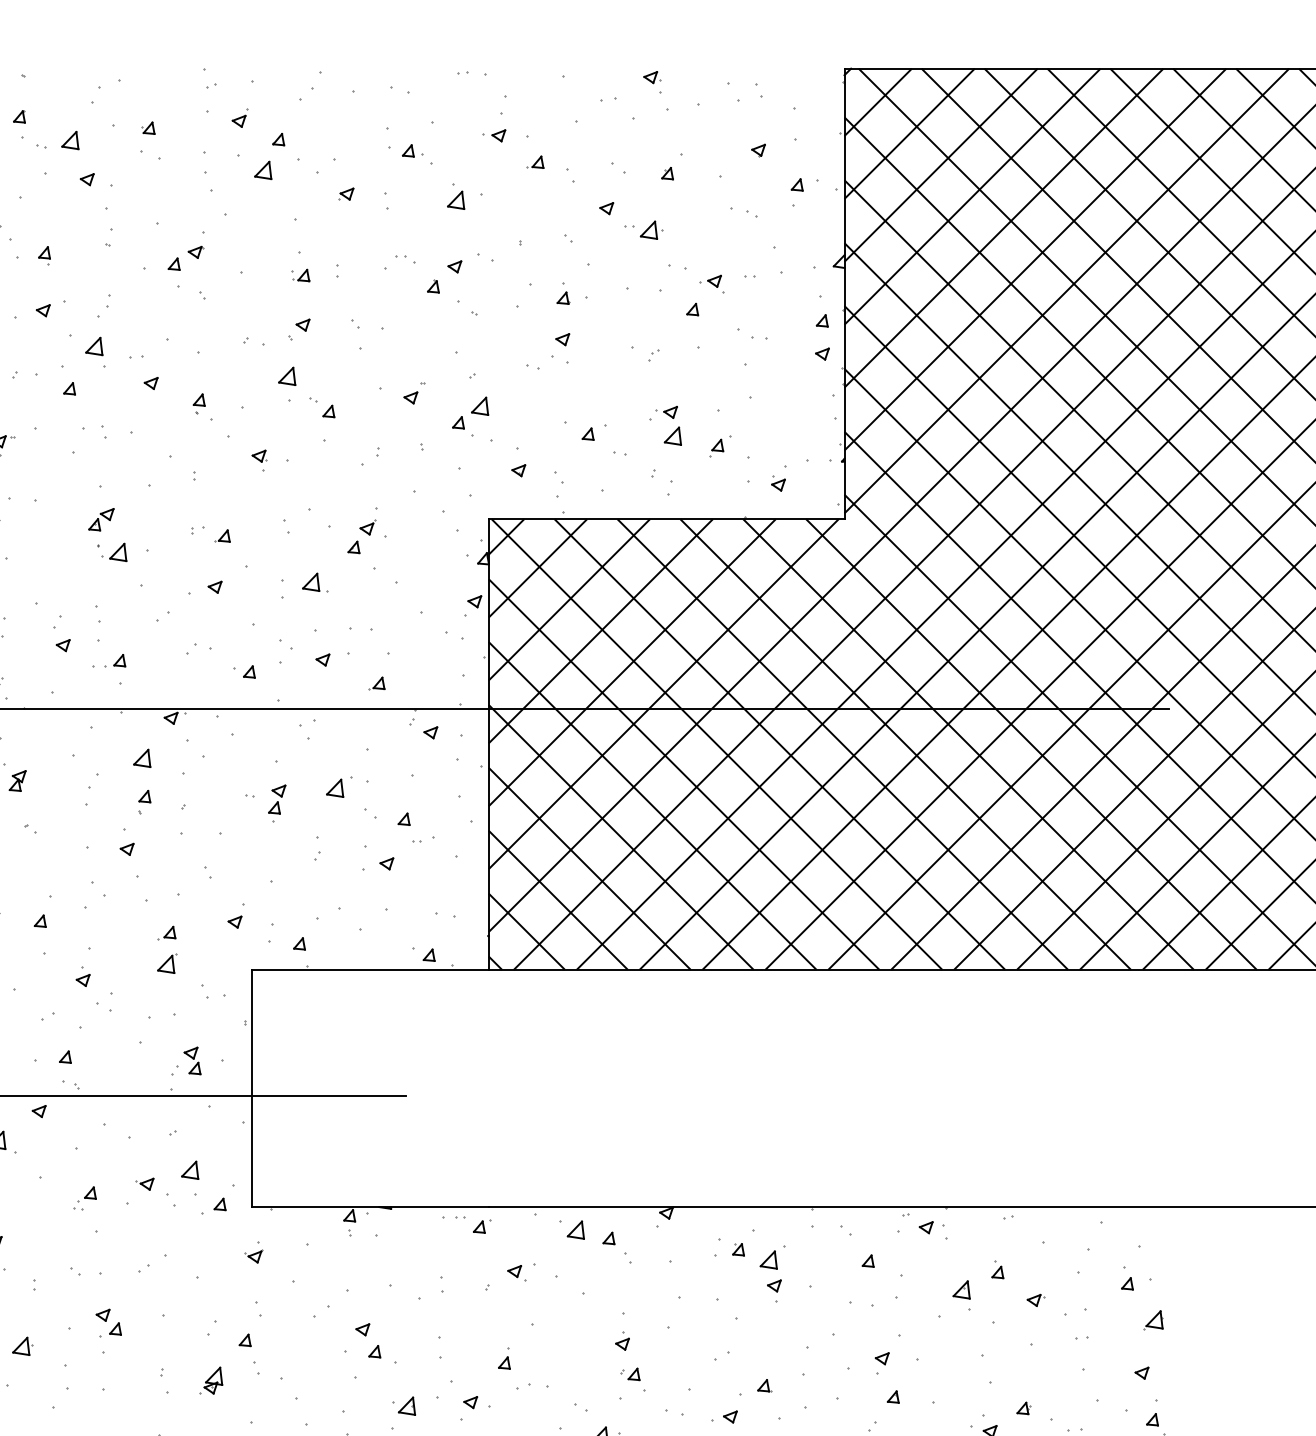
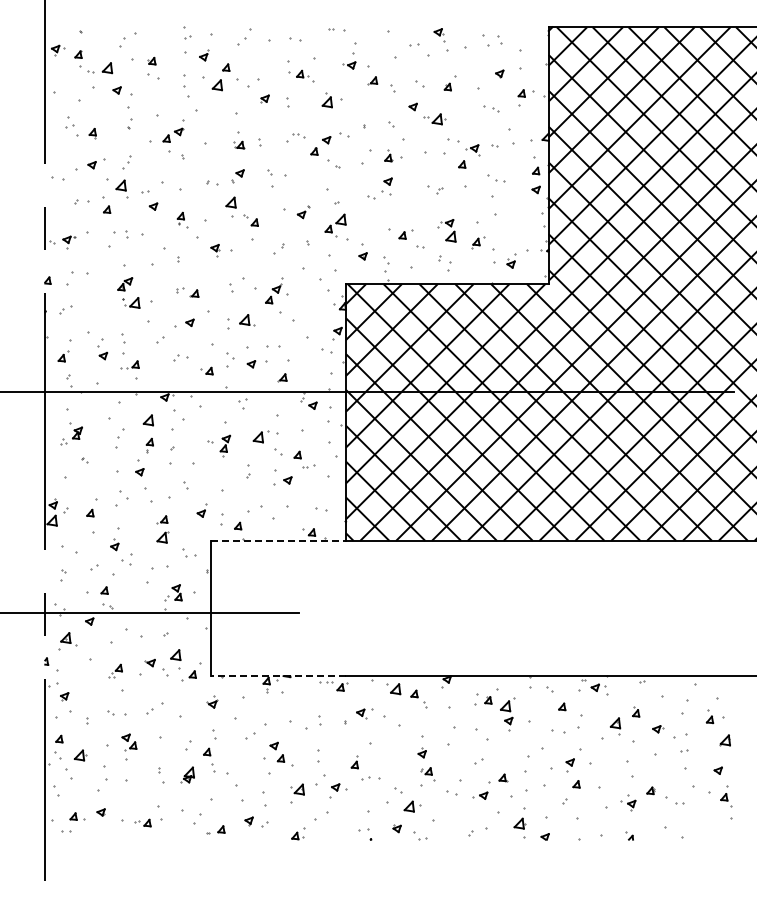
line: (370, 969) -> (278, 540), solid -> dashed
line: (370, 1207) -> (278, 676), solid -> dashed

